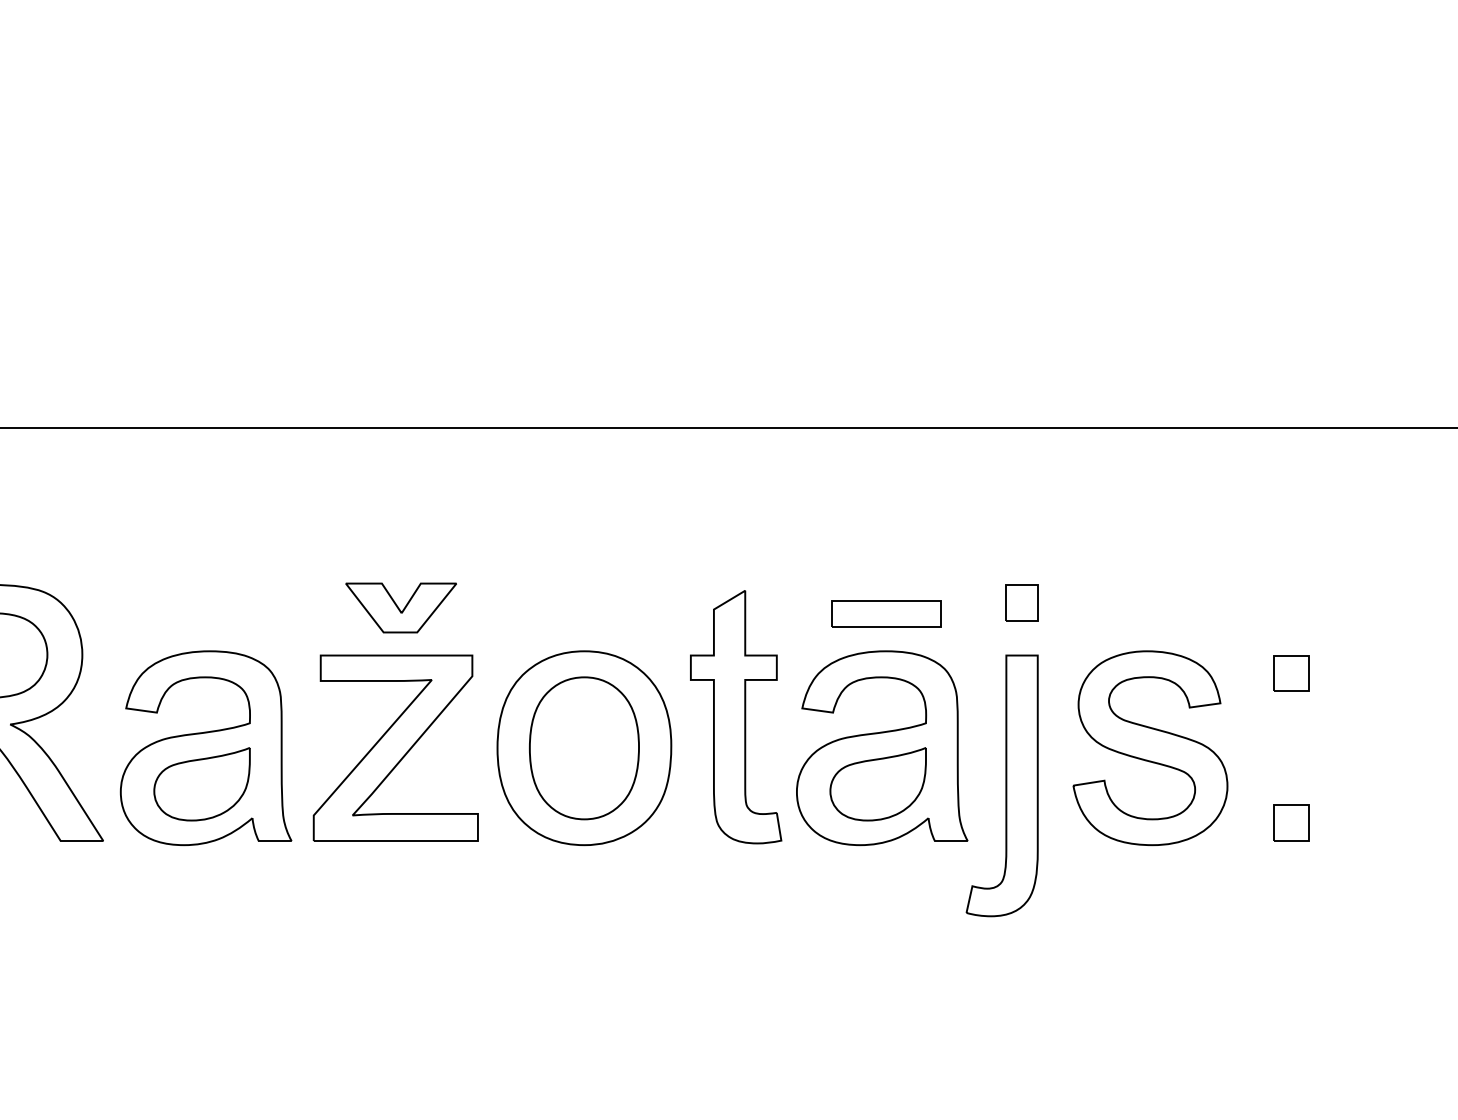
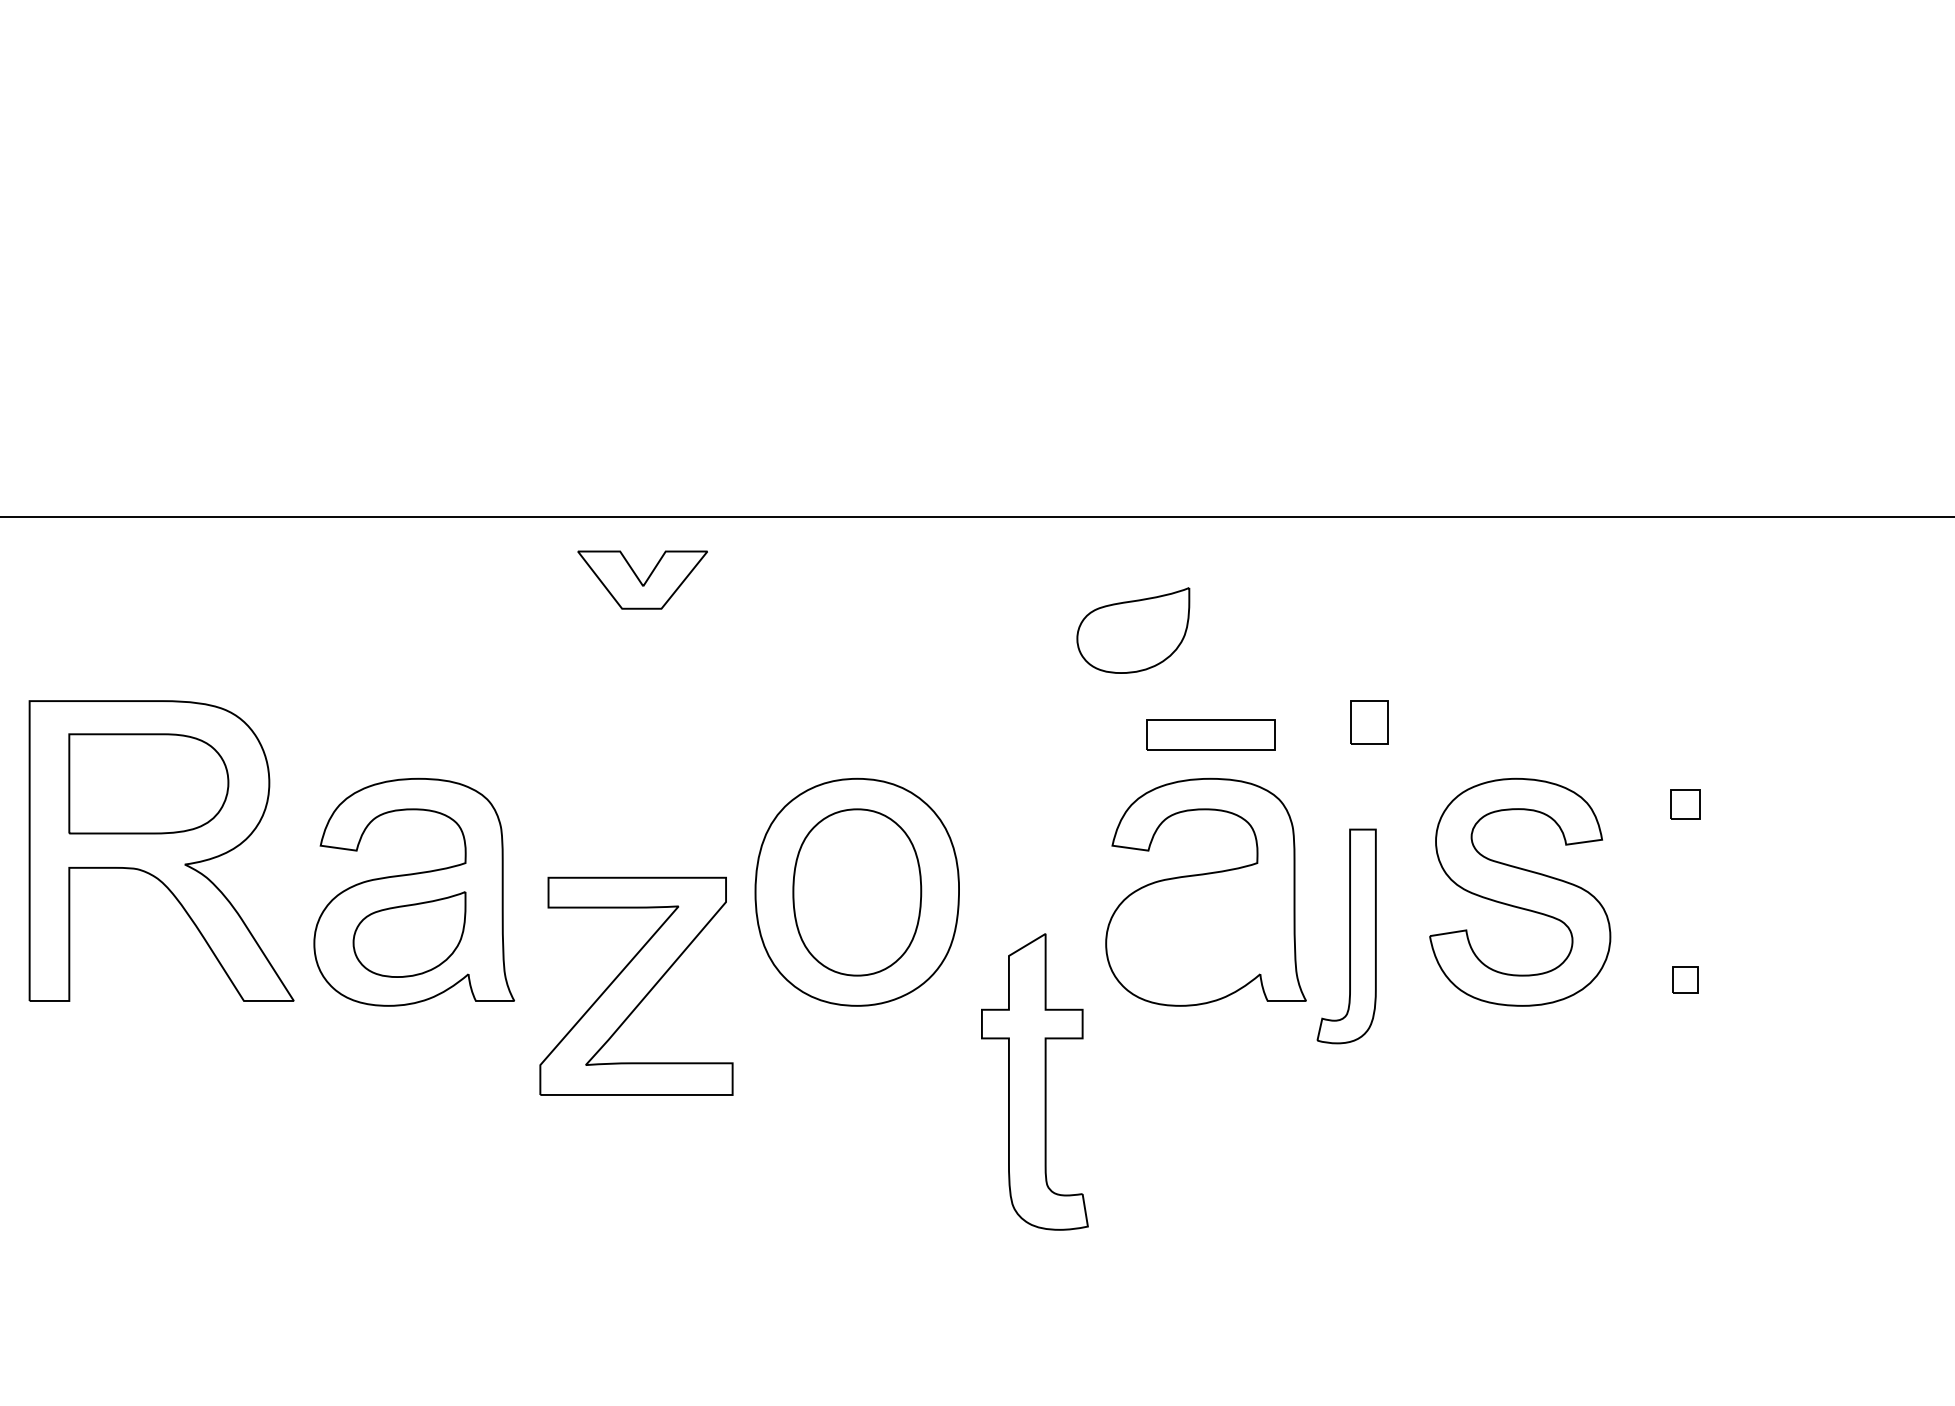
part: (401, 607) -> (642, 579), moved
part: (1290, 673) -> (1684, 804), size x0.7
part: (735, 716) -> (1034, 1081), moved
part: (395, 747) -> (636, 985), moved
part: (878, 784) -> (1133, 630), moved
part: (1002, 785) -> (1346, 936), size x0.7
part: (1290, 822) -> (1684, 979), size x0.6

